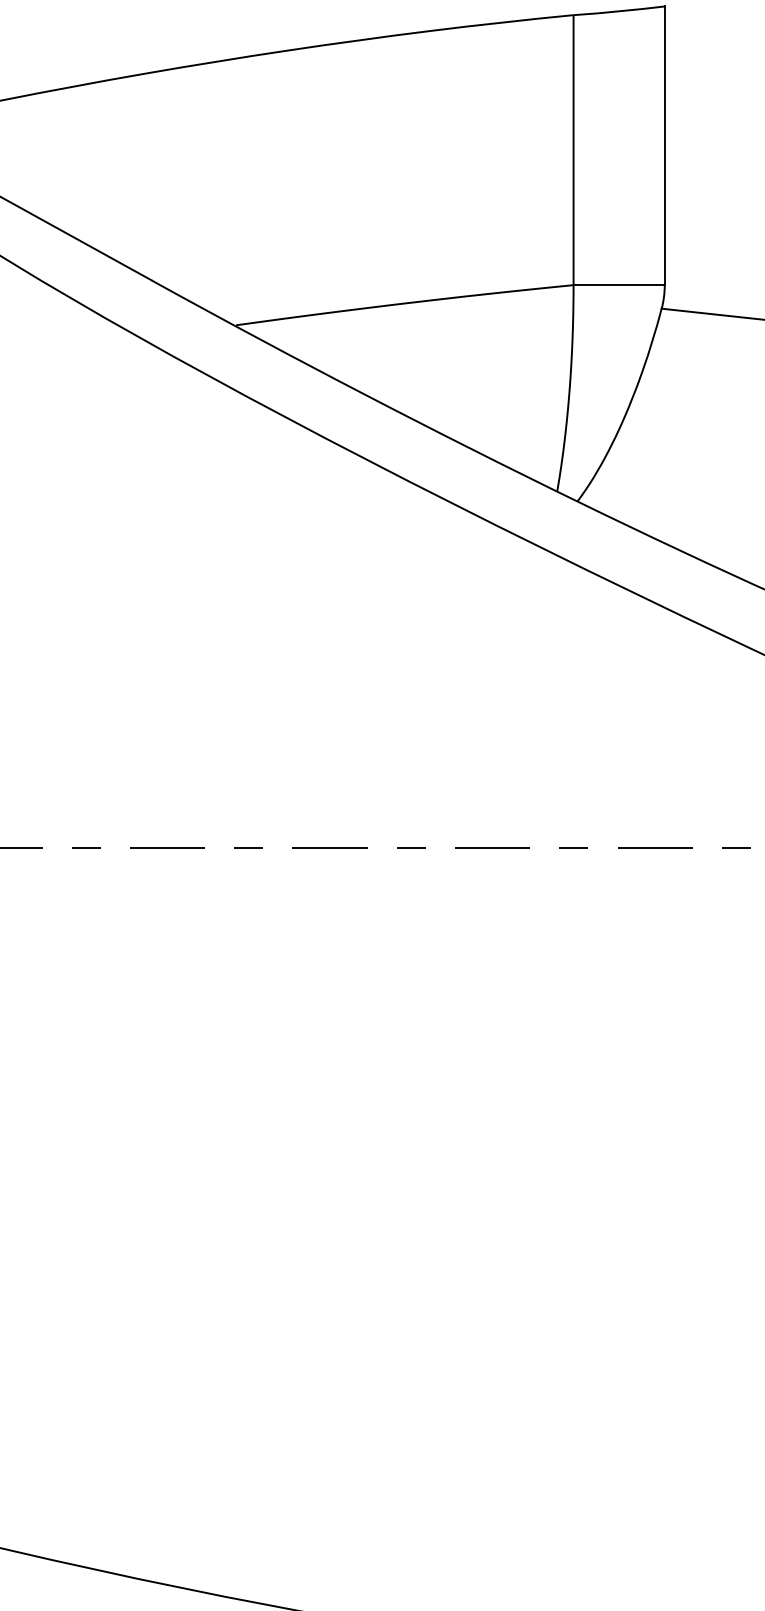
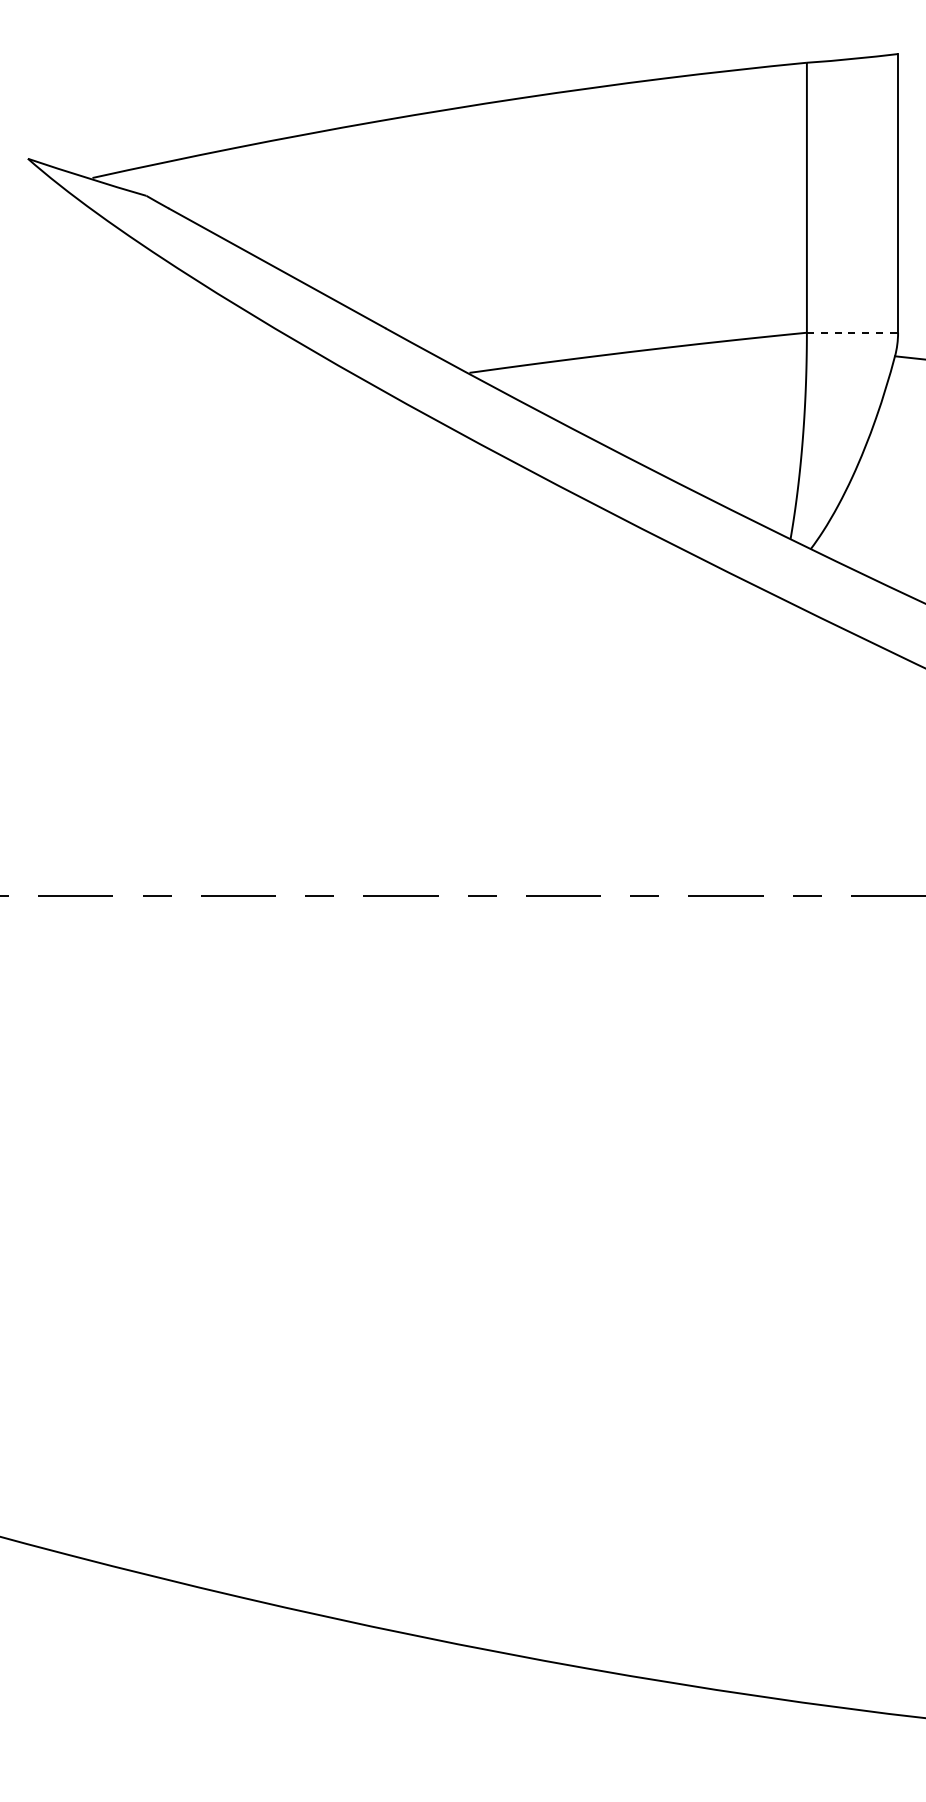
line: (619, 284) -> (852, 332), solid -> dashed

